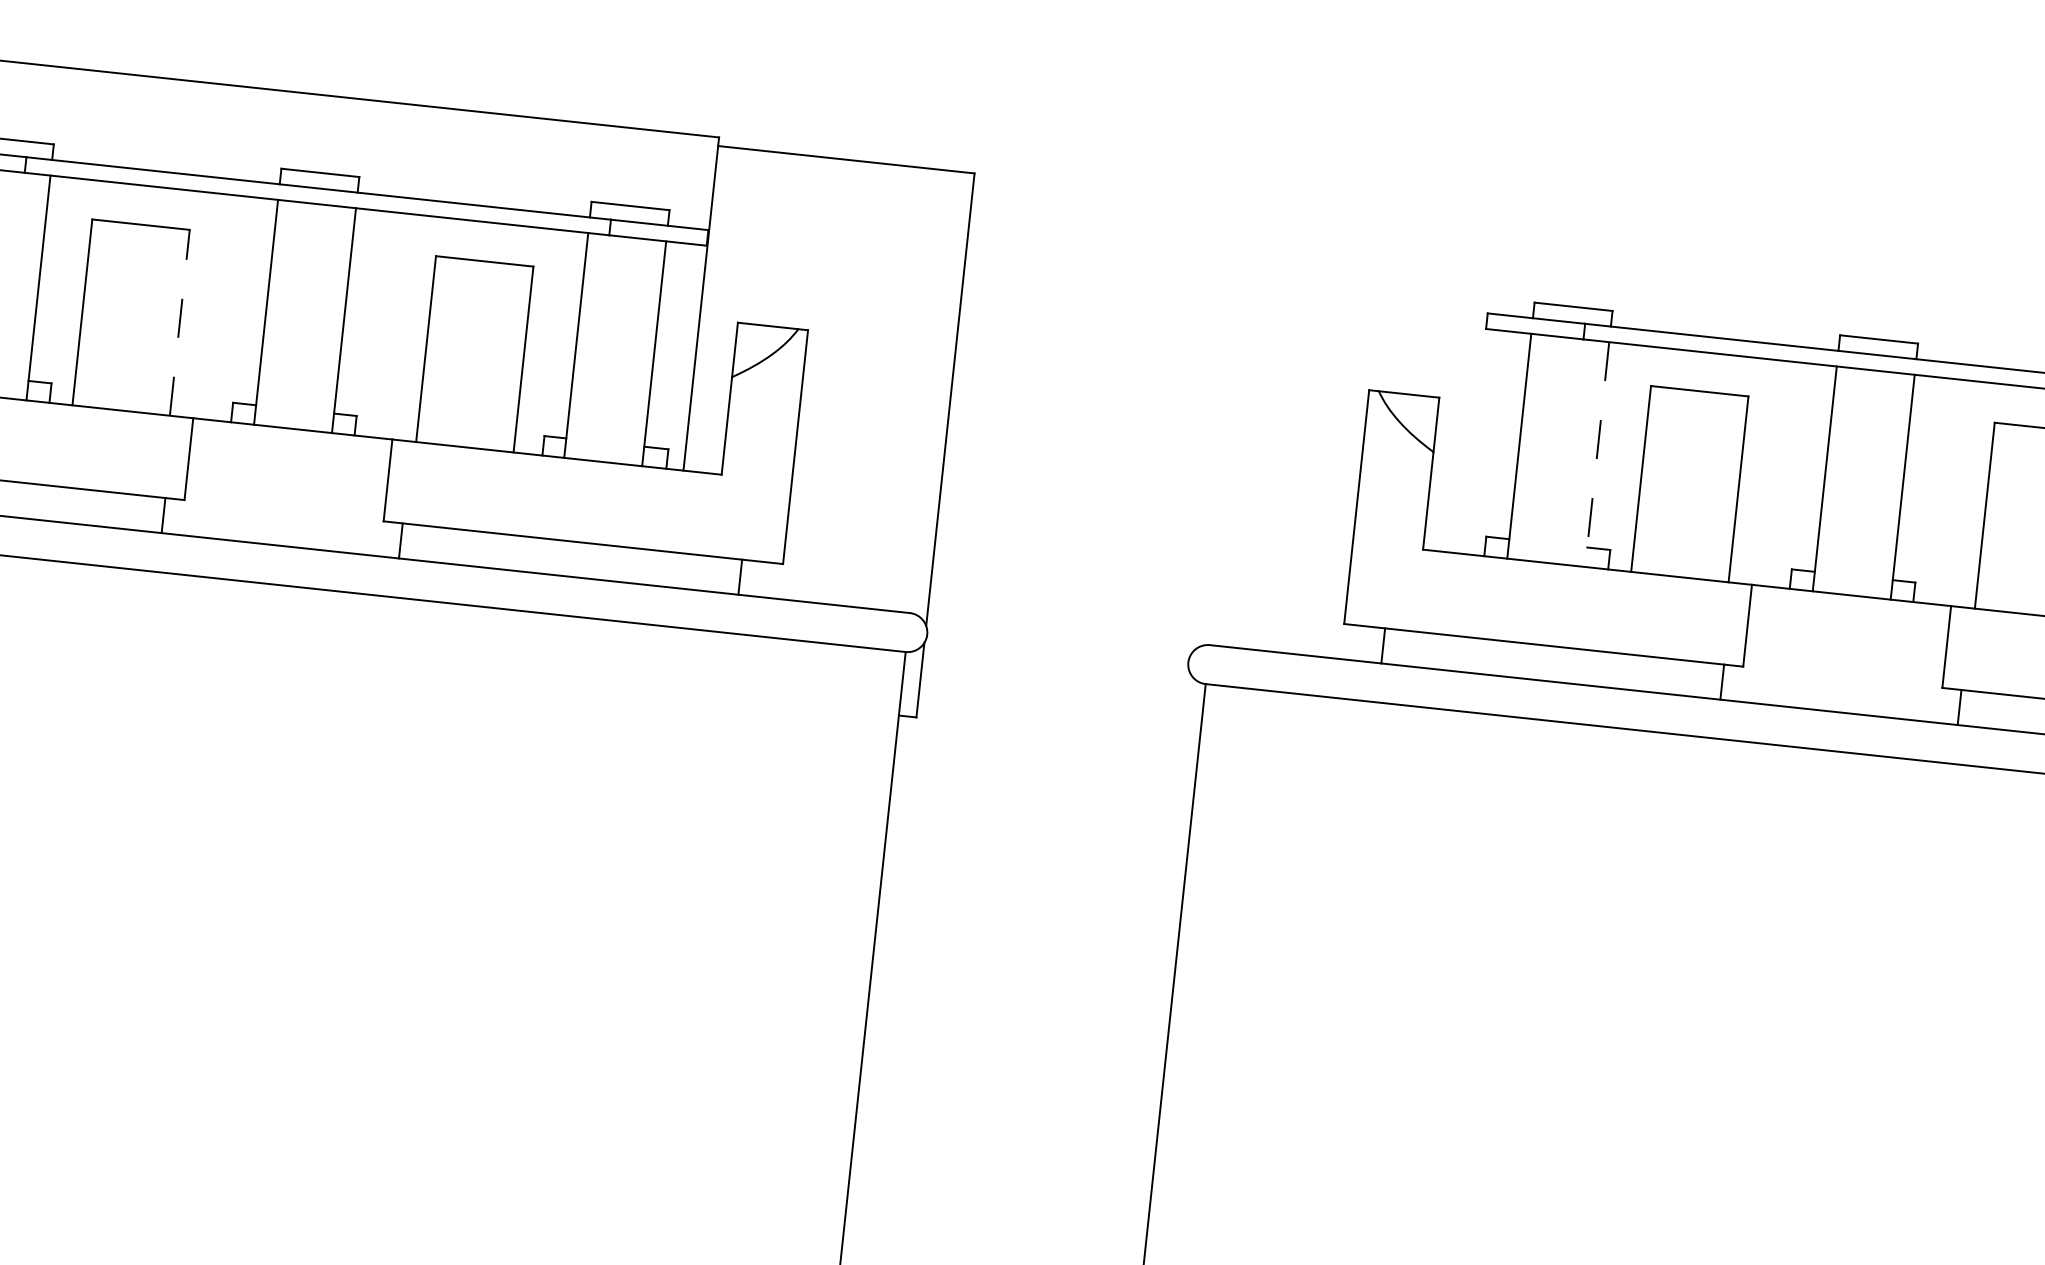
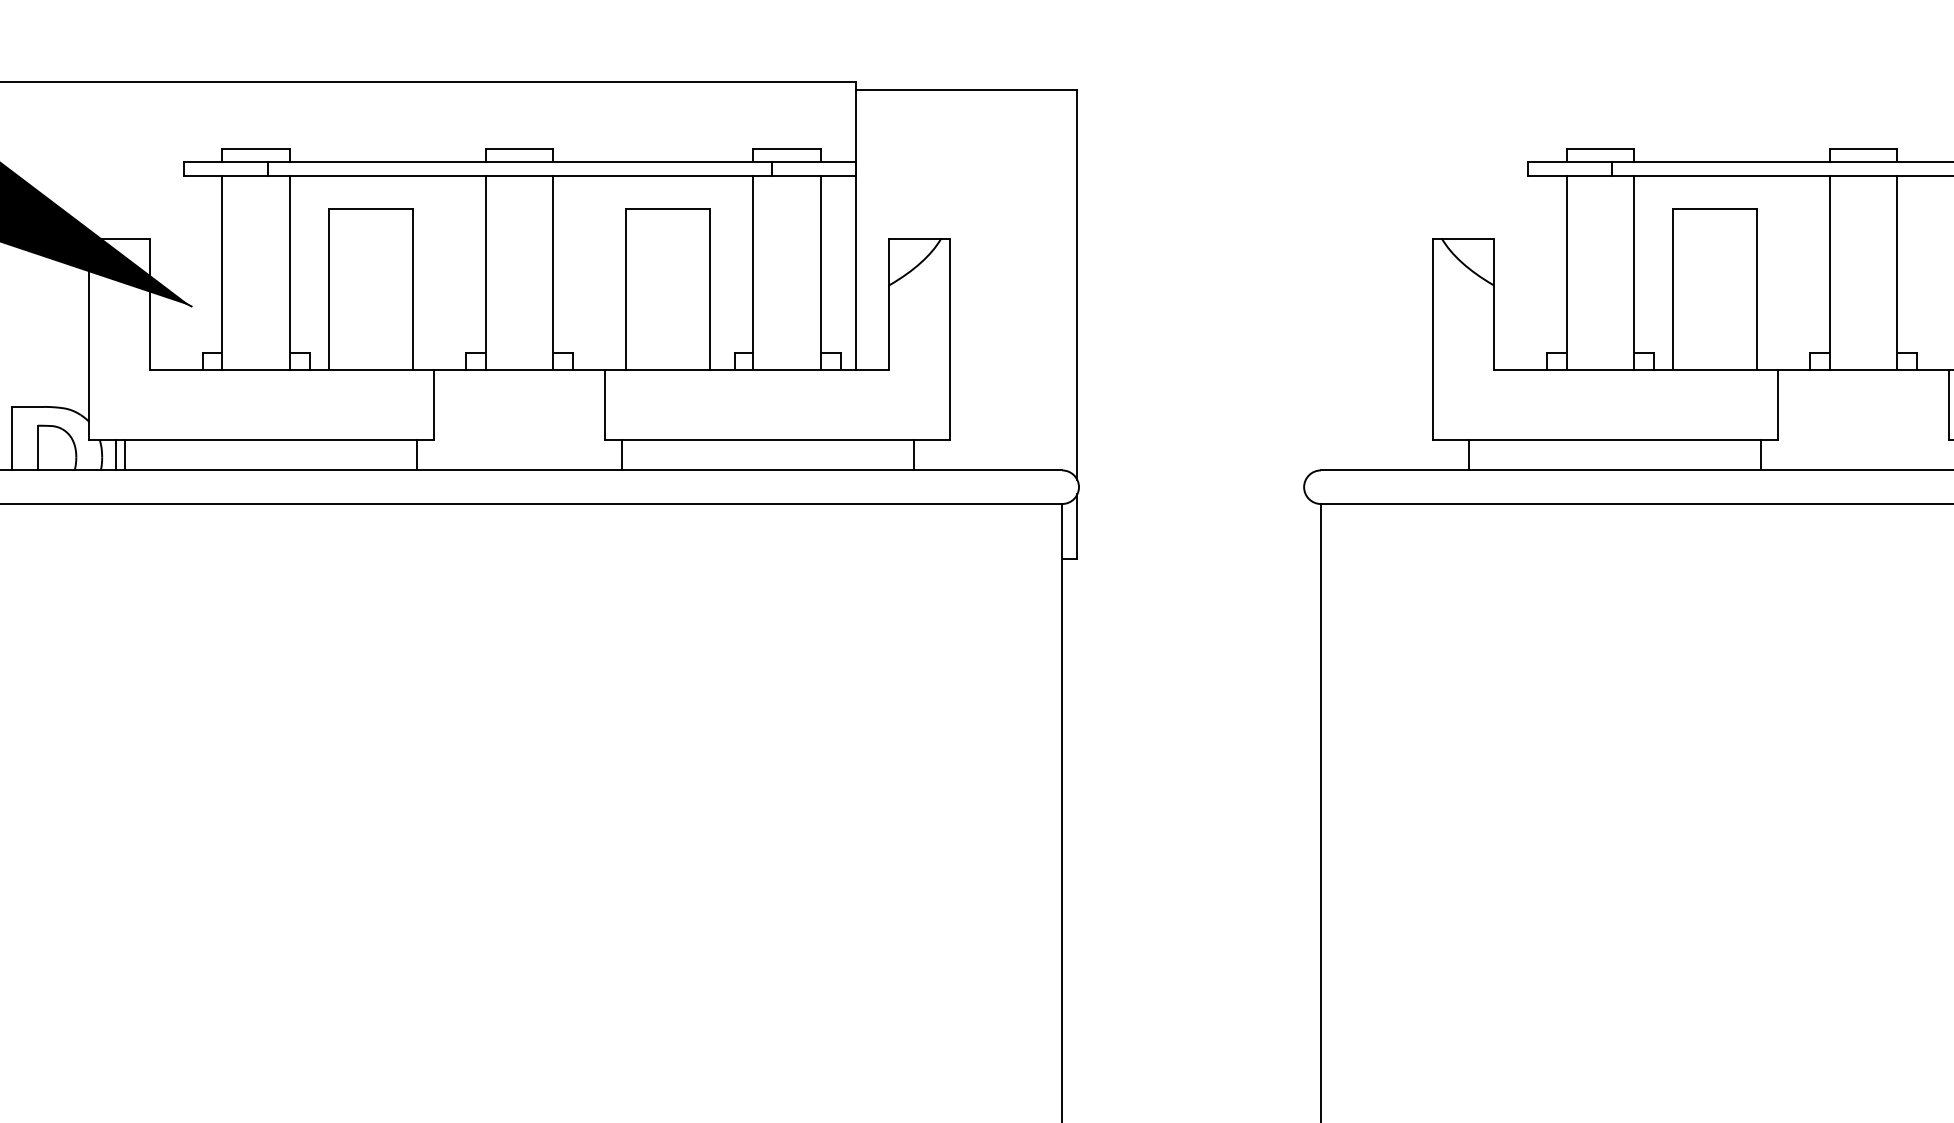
line: (180, 321) -> (413, 288), dashed -> solid
line: (1596, 454) -> (1633, 272), dashed -> solid

